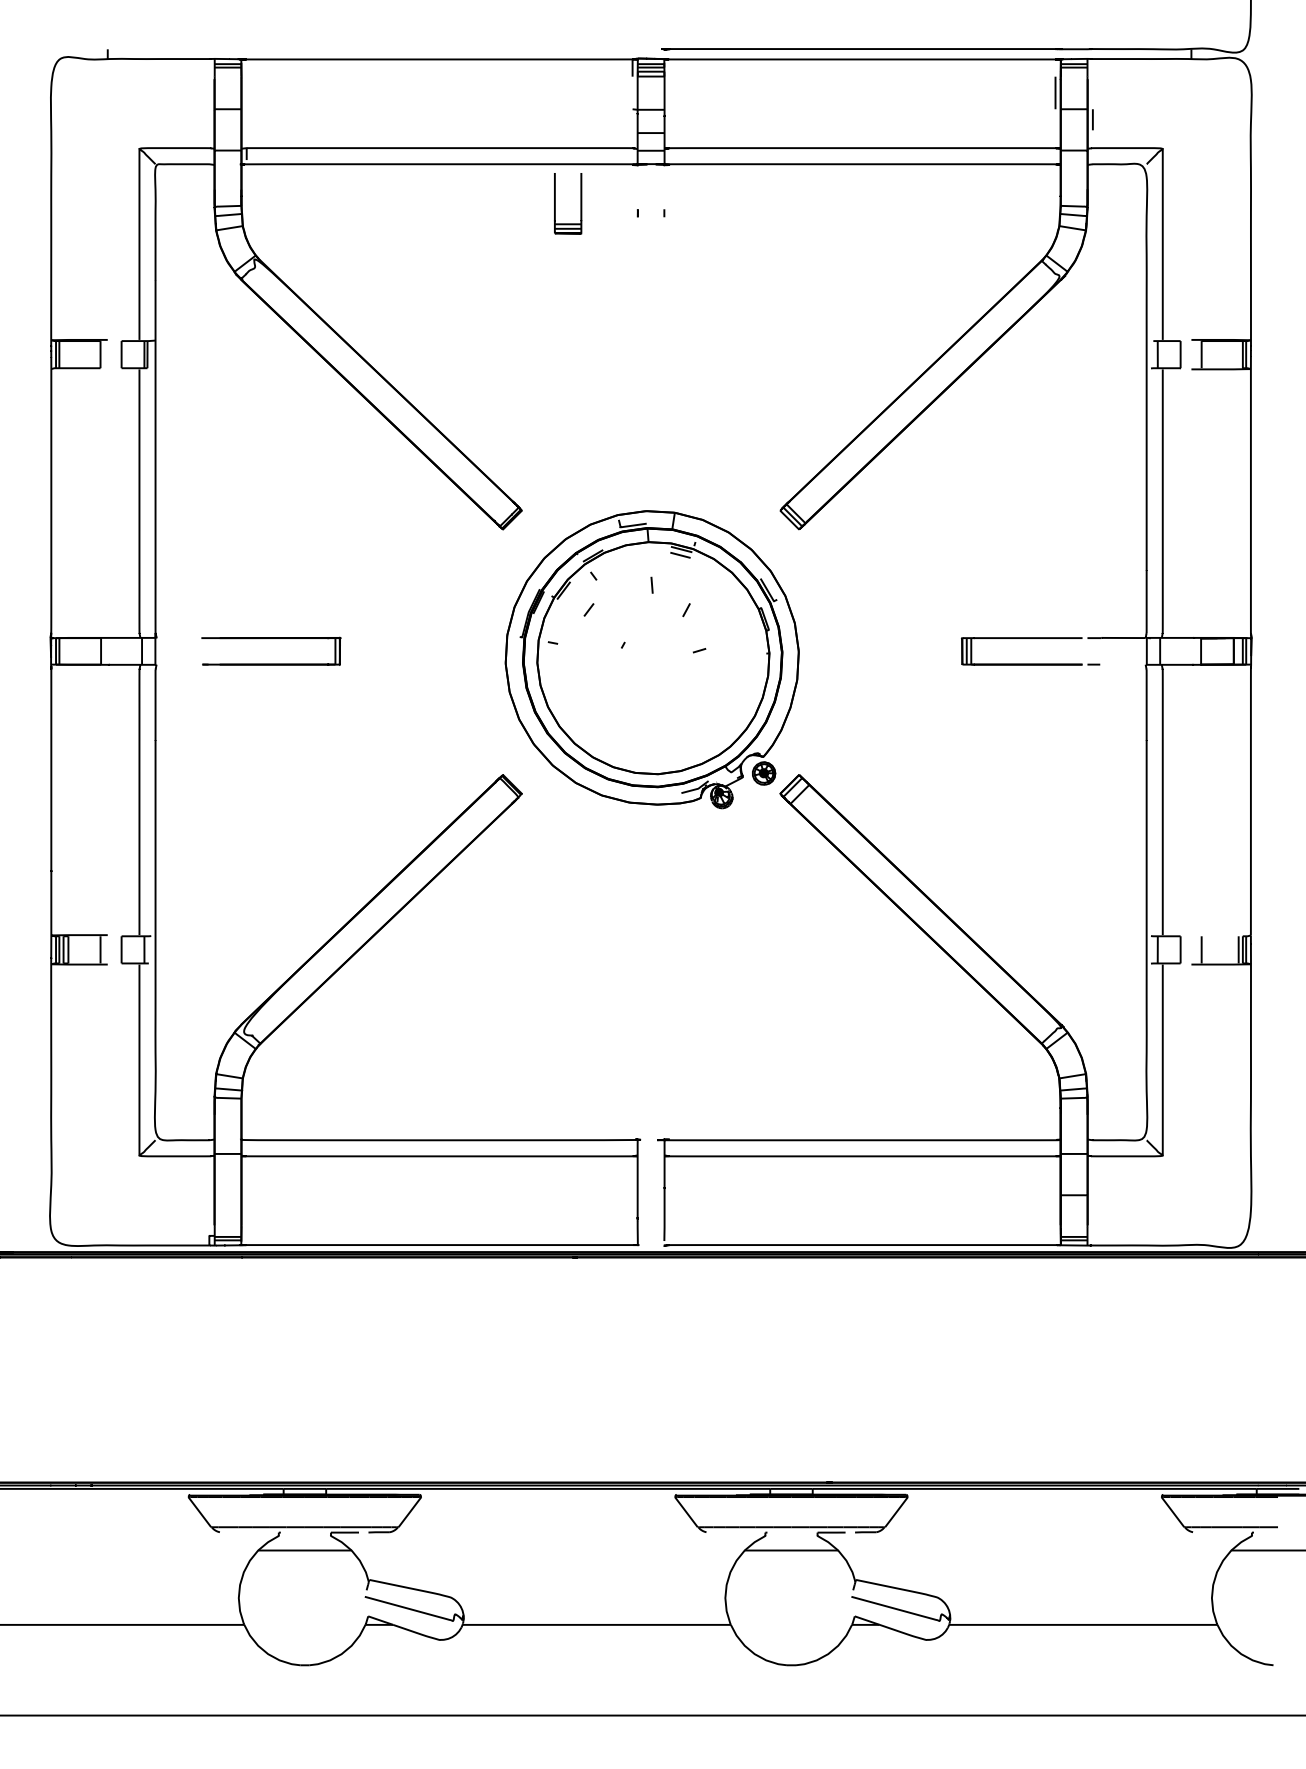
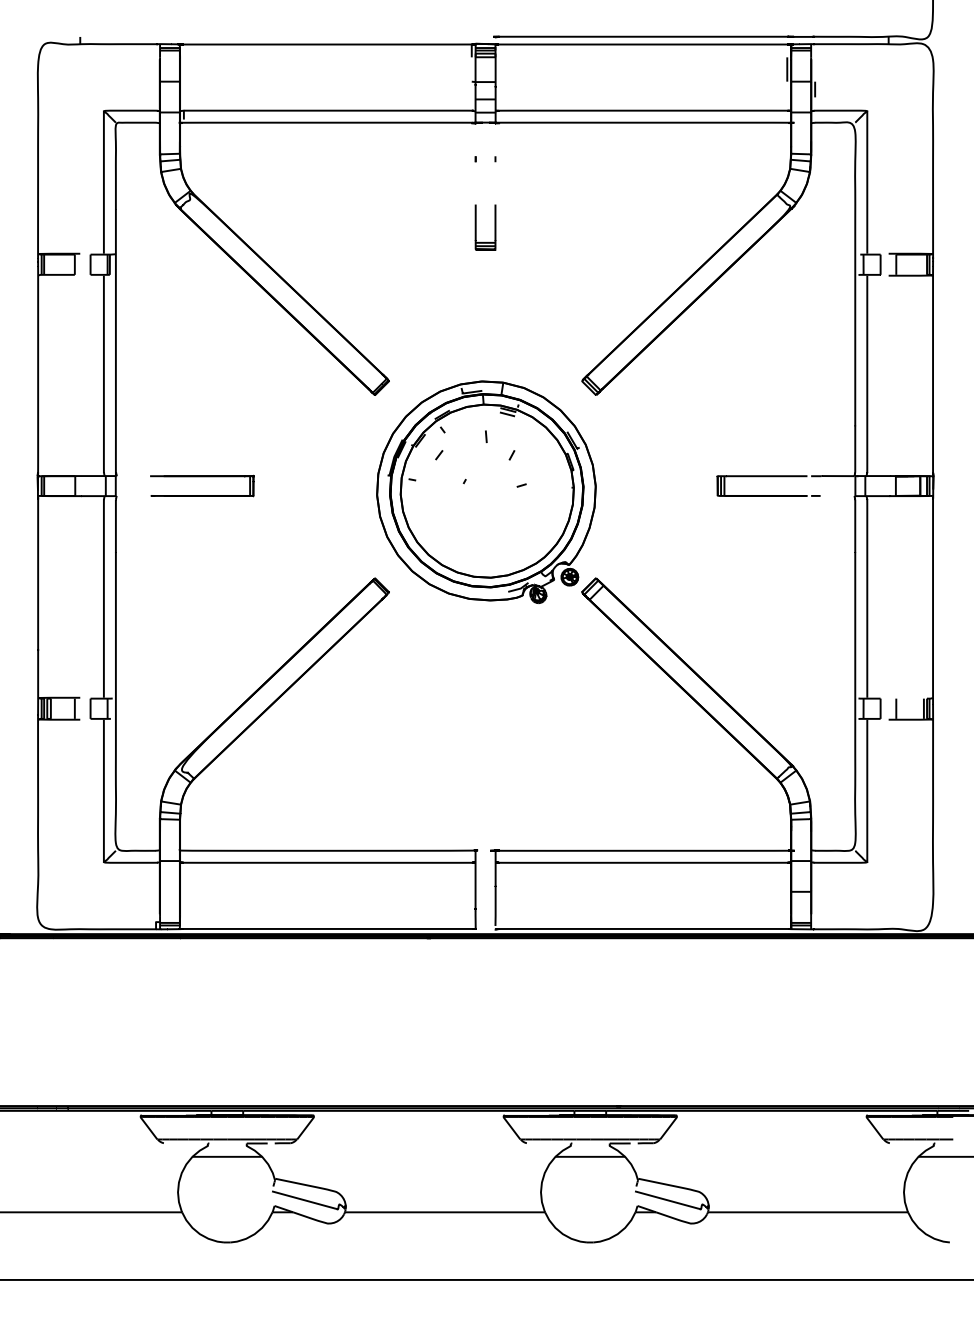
part: (555, 203) -> (476, 227), moved

